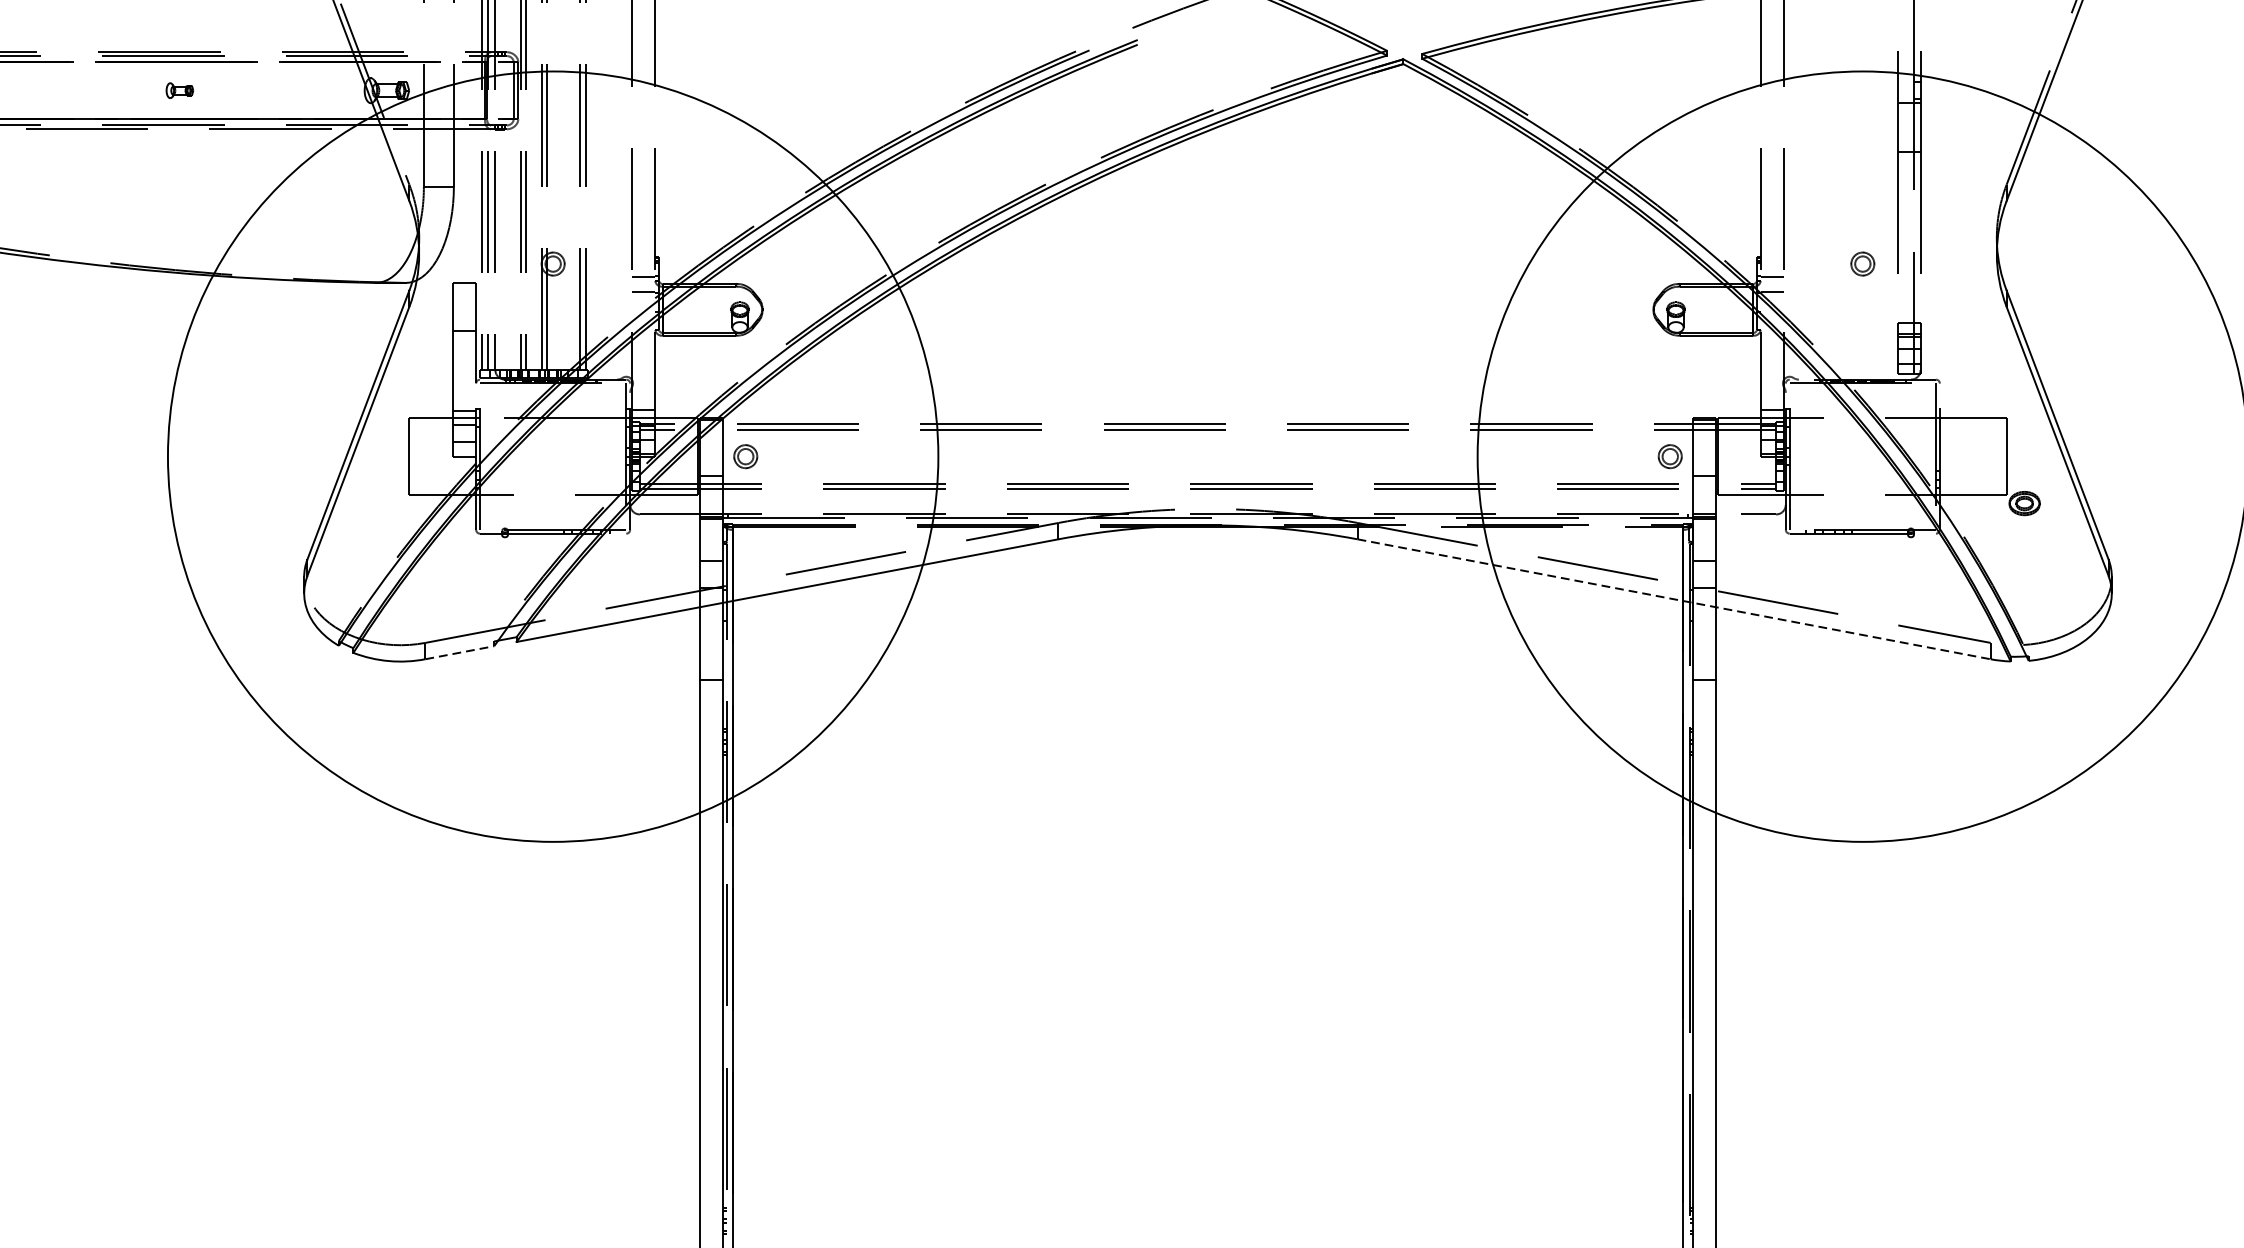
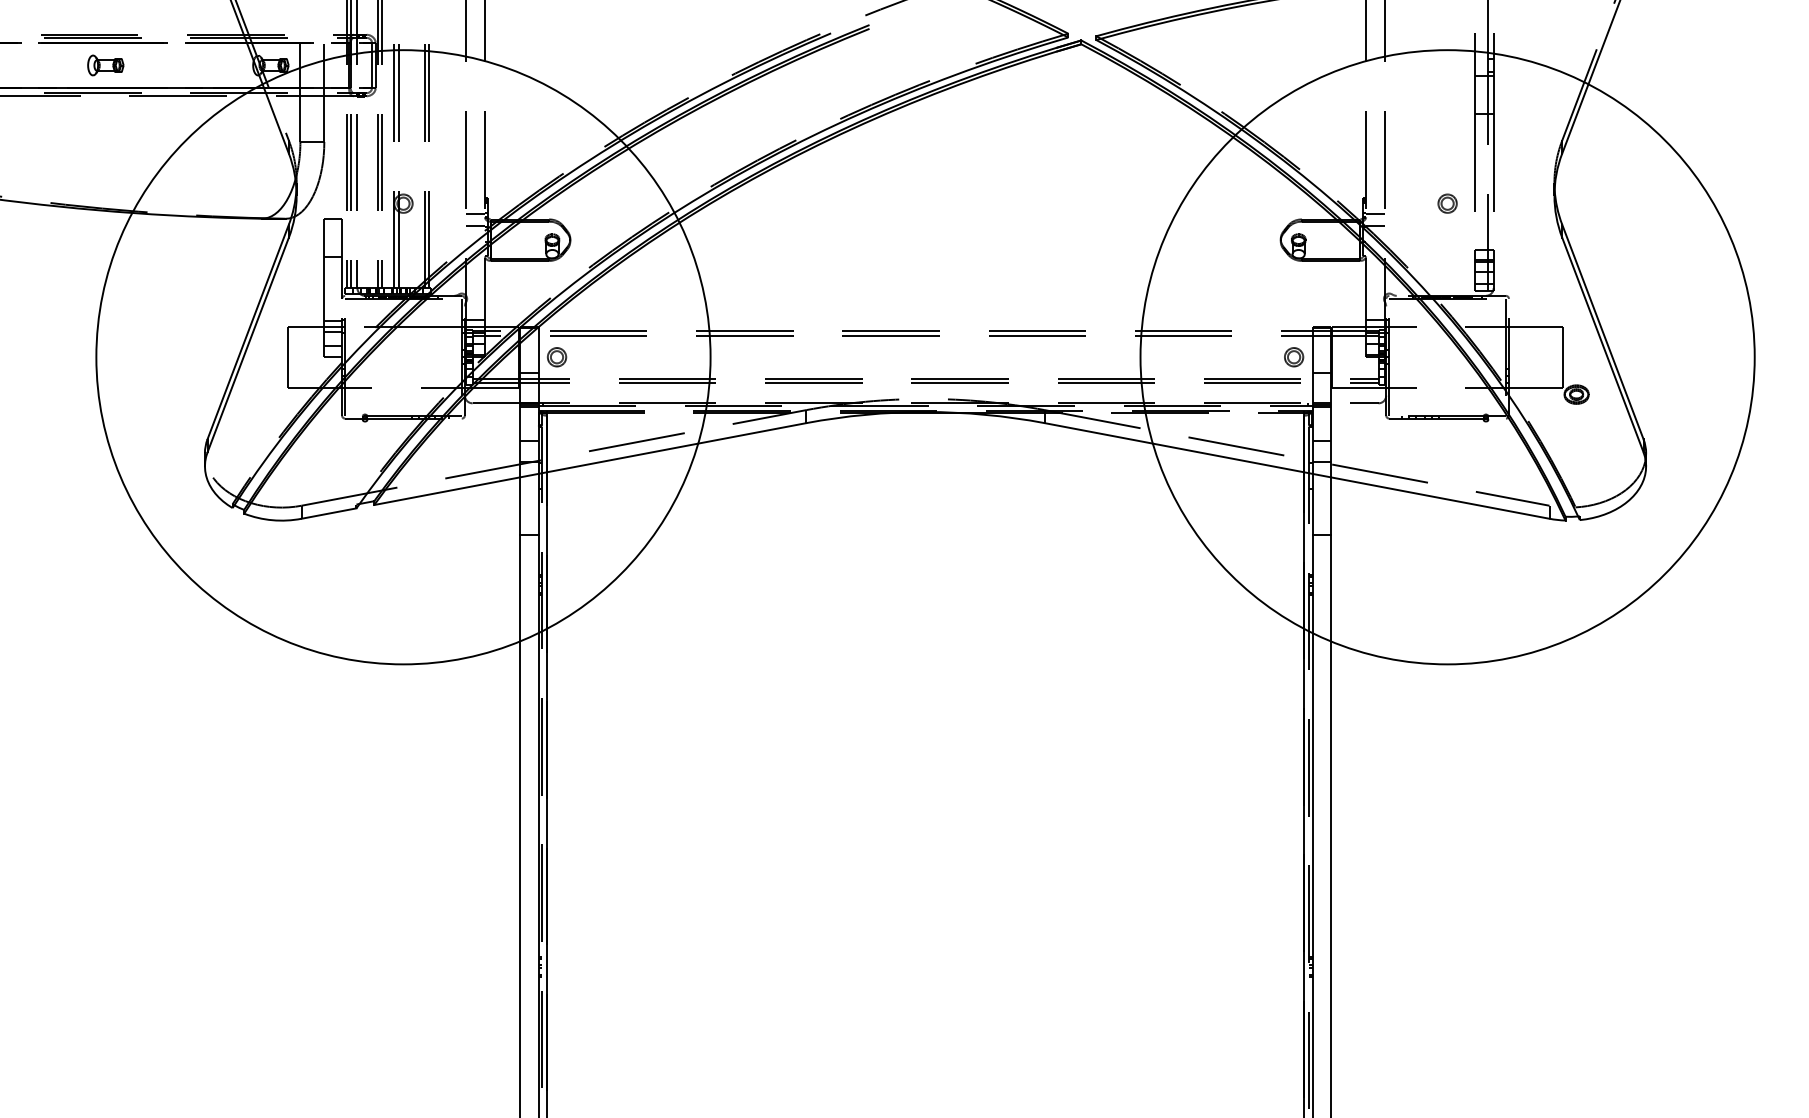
part: (179, 90) -> (105, 65), size x1.67
line: (1674, 598) -> (1297, 470), dashed -> solid
line: (460, 652) -> (329, 513), dashed -> solid

